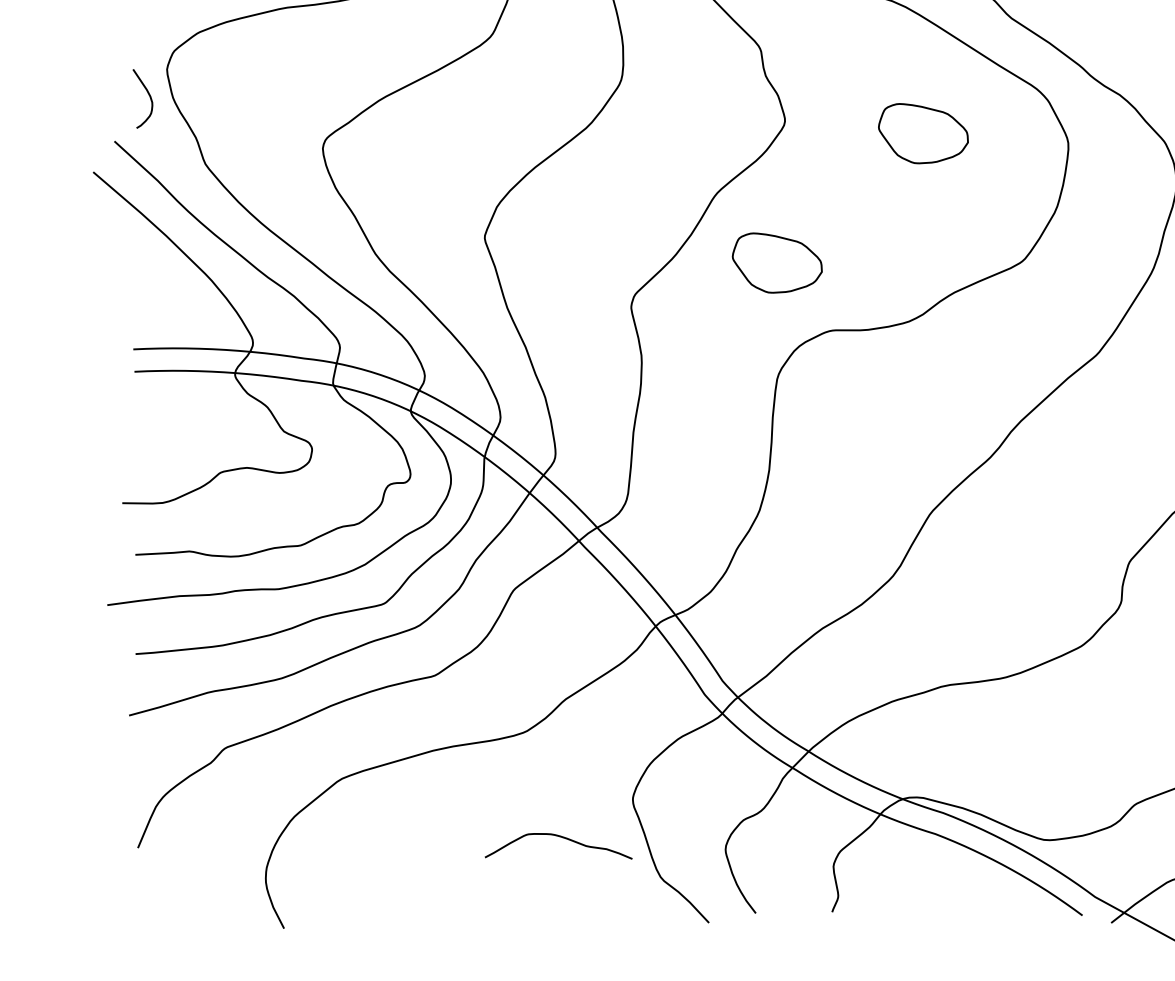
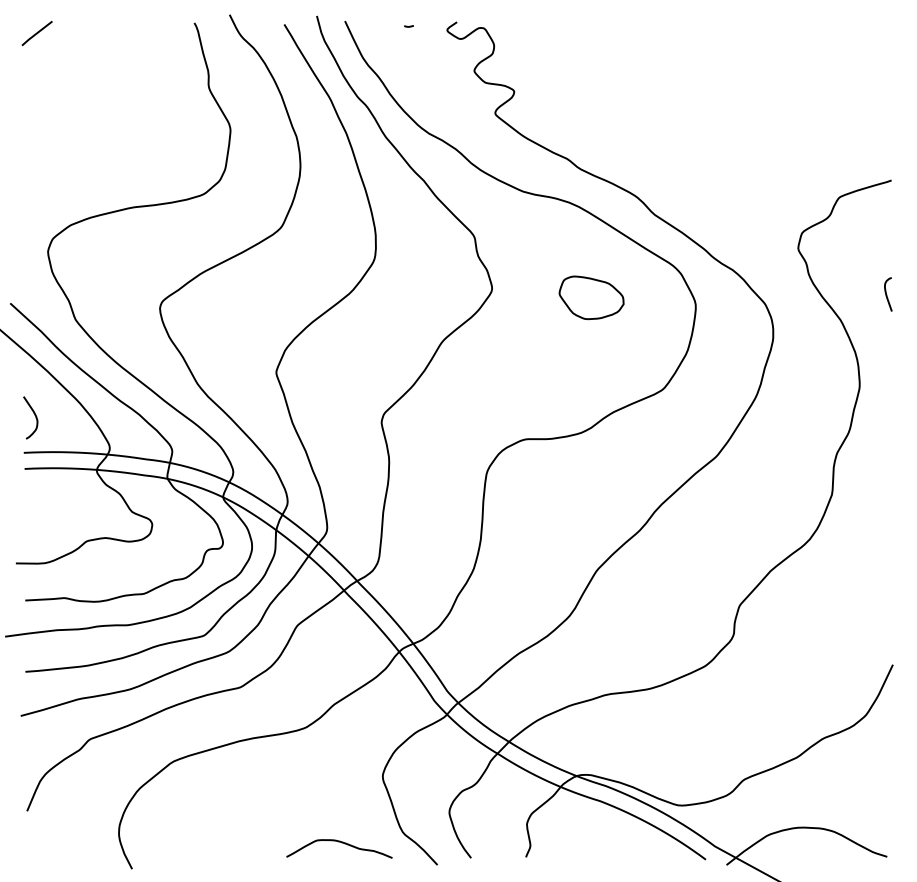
curve: (148, 95) -> (34, 415), moved
part: (777, 262) -> (486, 390), removed
curve: (561, 838) -> (341, 843), moved

